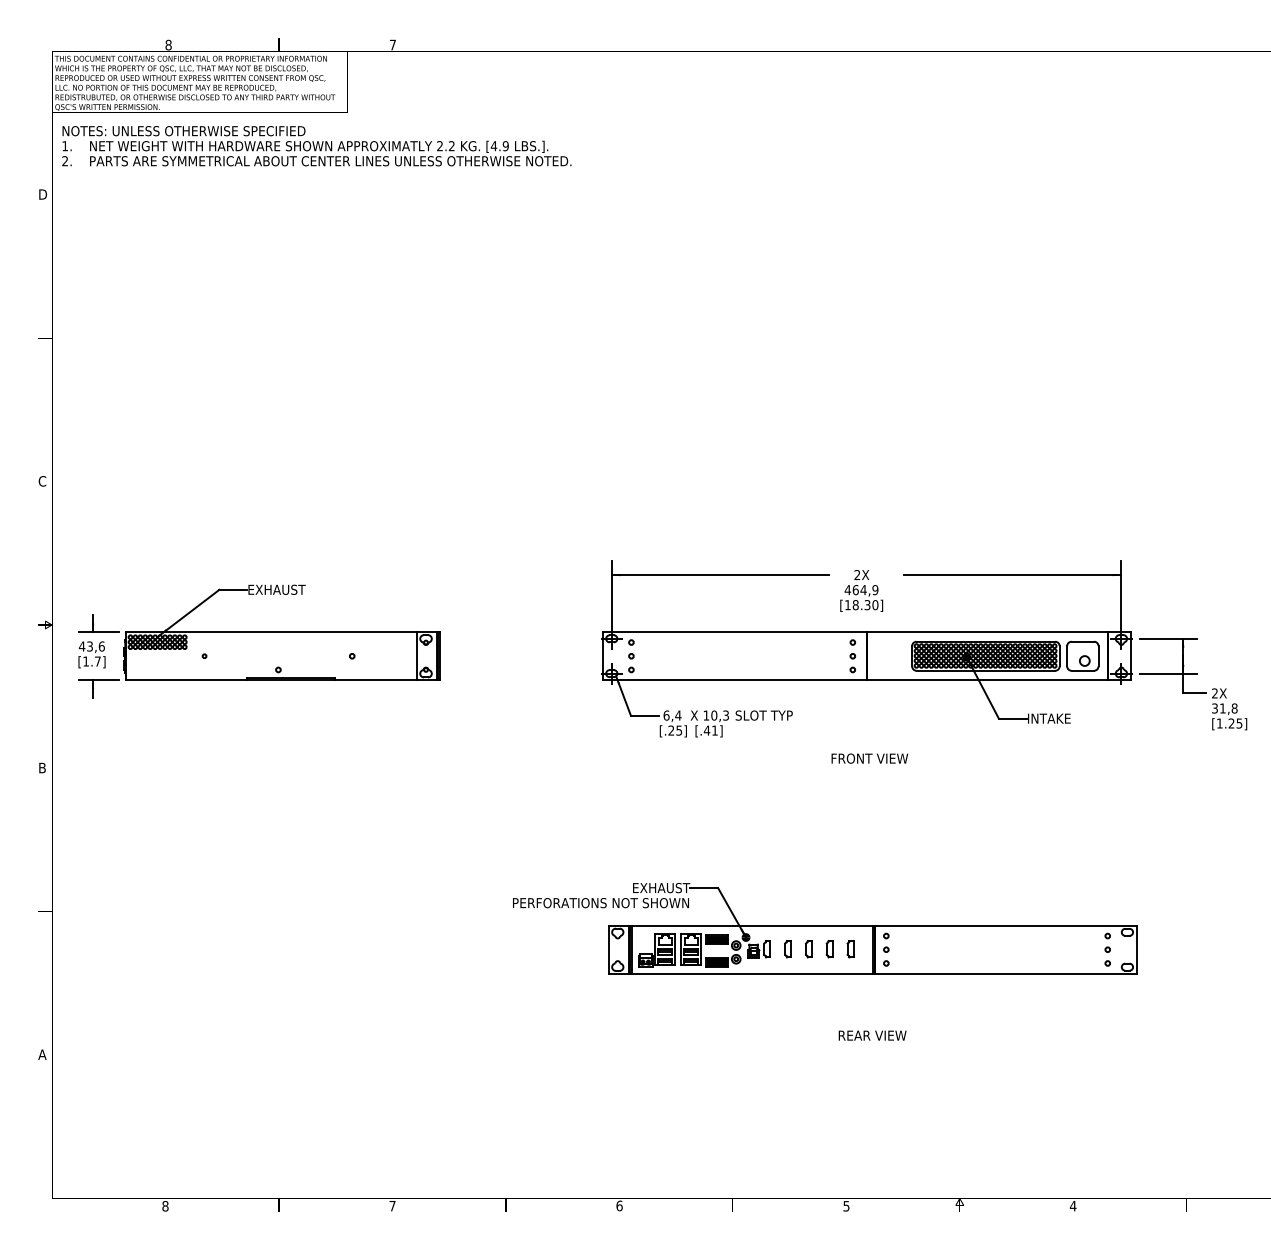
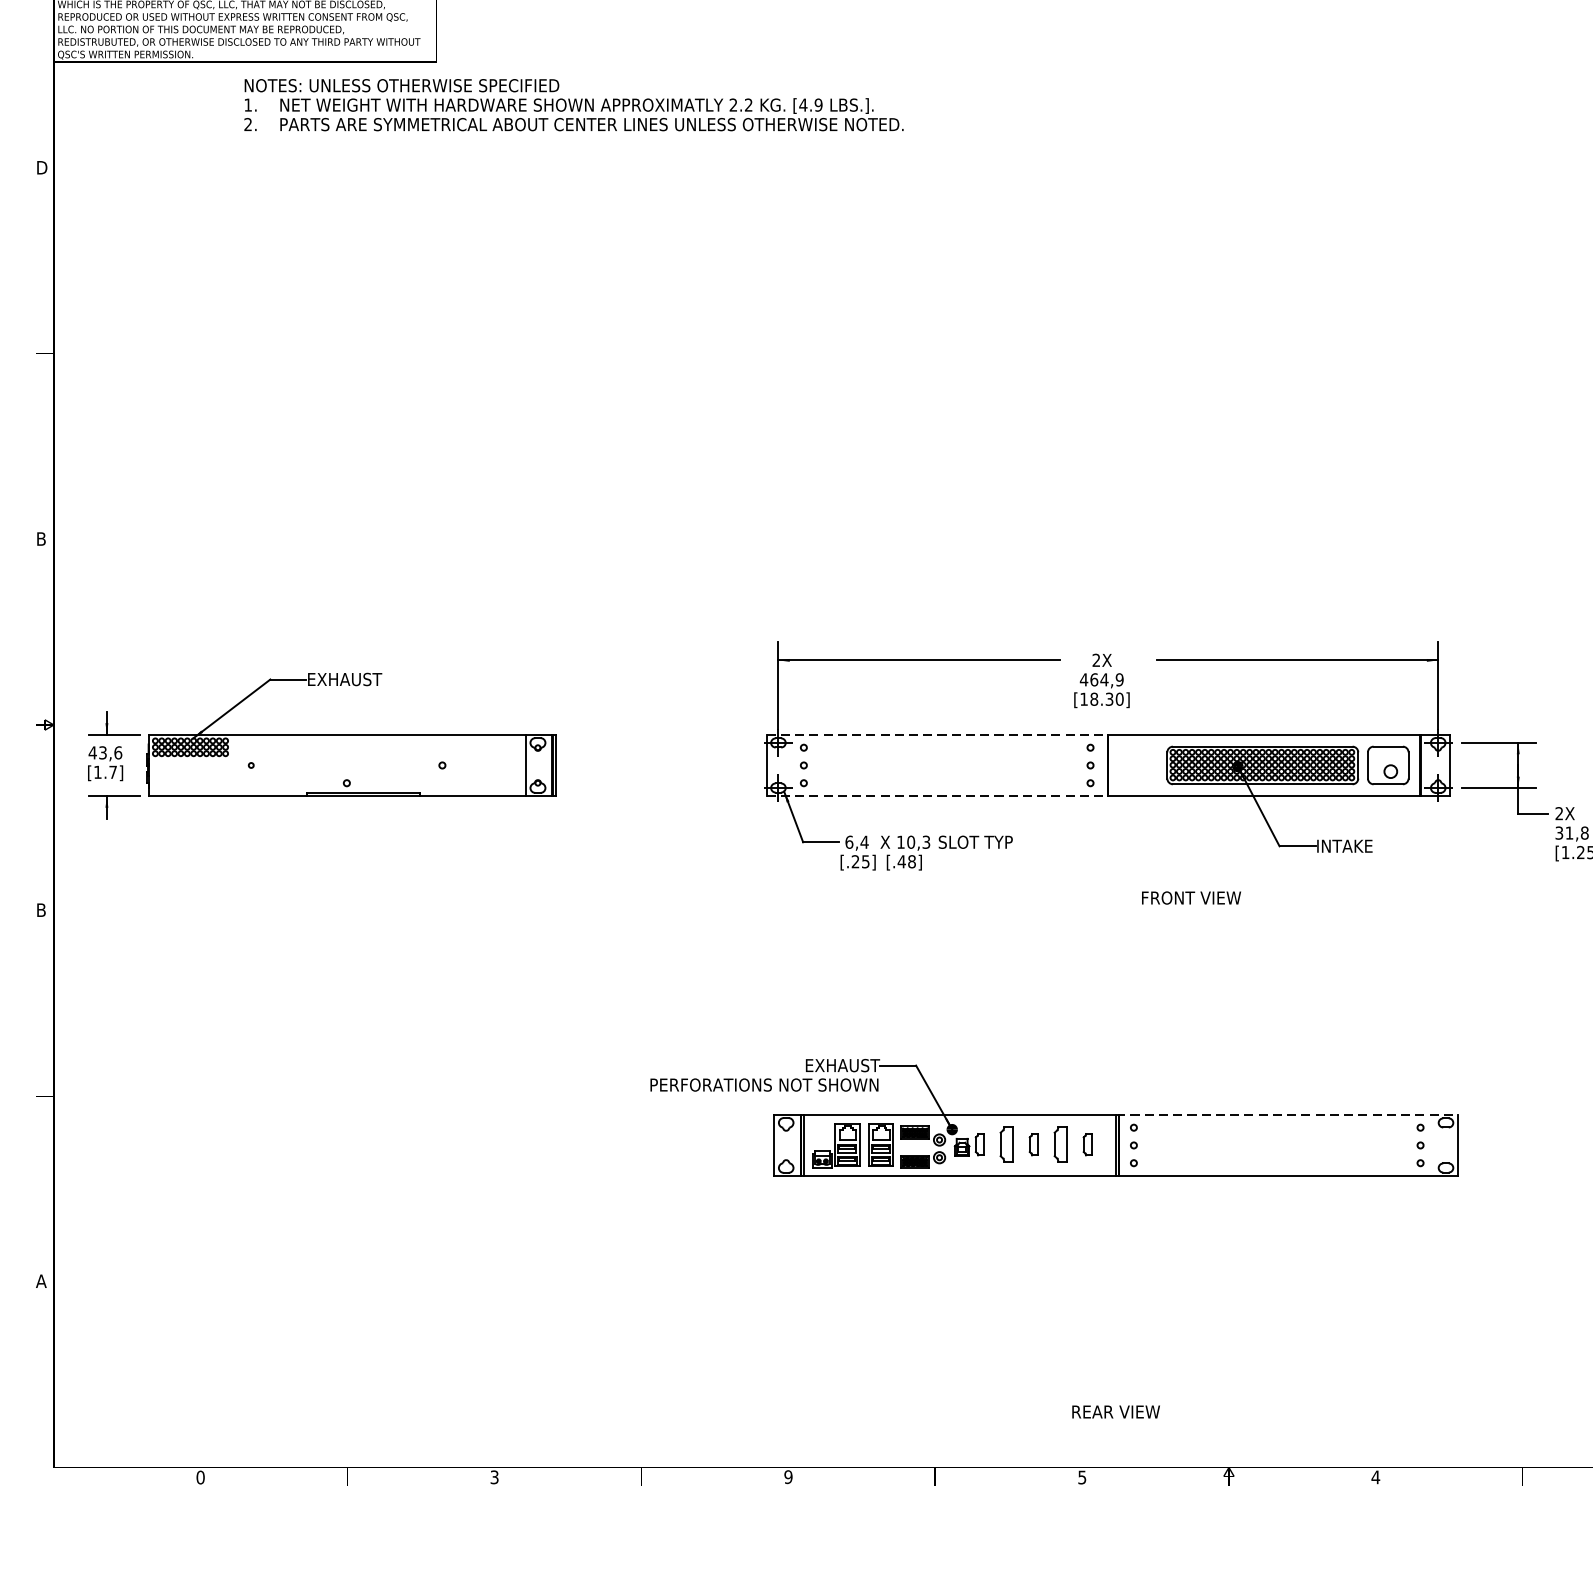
text: (316, 146) -> (573, 105), moved
text: (42, 481) -> (41, 539), C -> B
line: (734, 632) -> (937, 734), solid -> dashed
line: (734, 680) -> (937, 796), solid -> dashed
text: (714, 730) -> (911, 861), [.41] -> [.48]
text: (869, 758) -> (1191, 897), moved
line: (1004, 925) -> (1286, 1114), solid -> dashed
part: (787, 949) -> (1005, 1145), size x1.6
part: (829, 949) -> (1060, 1145), size x1.6
text: (872, 1035) -> (1115, 1411), moved
text: (392, 1205) -> (494, 1476), 7 -> 3
text: (619, 1205) -> (788, 1476), 6 -> 9
text: (165, 1206) -> (200, 1477), 8 -> 0

